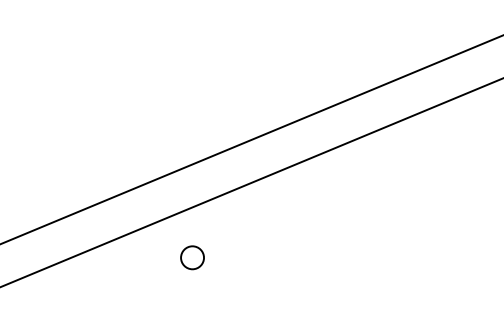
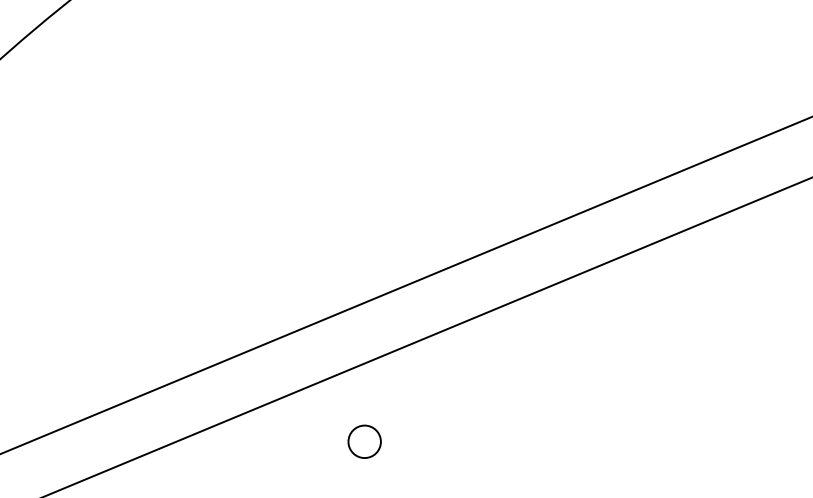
circle: (192, 257) -> (364, 441), moved

